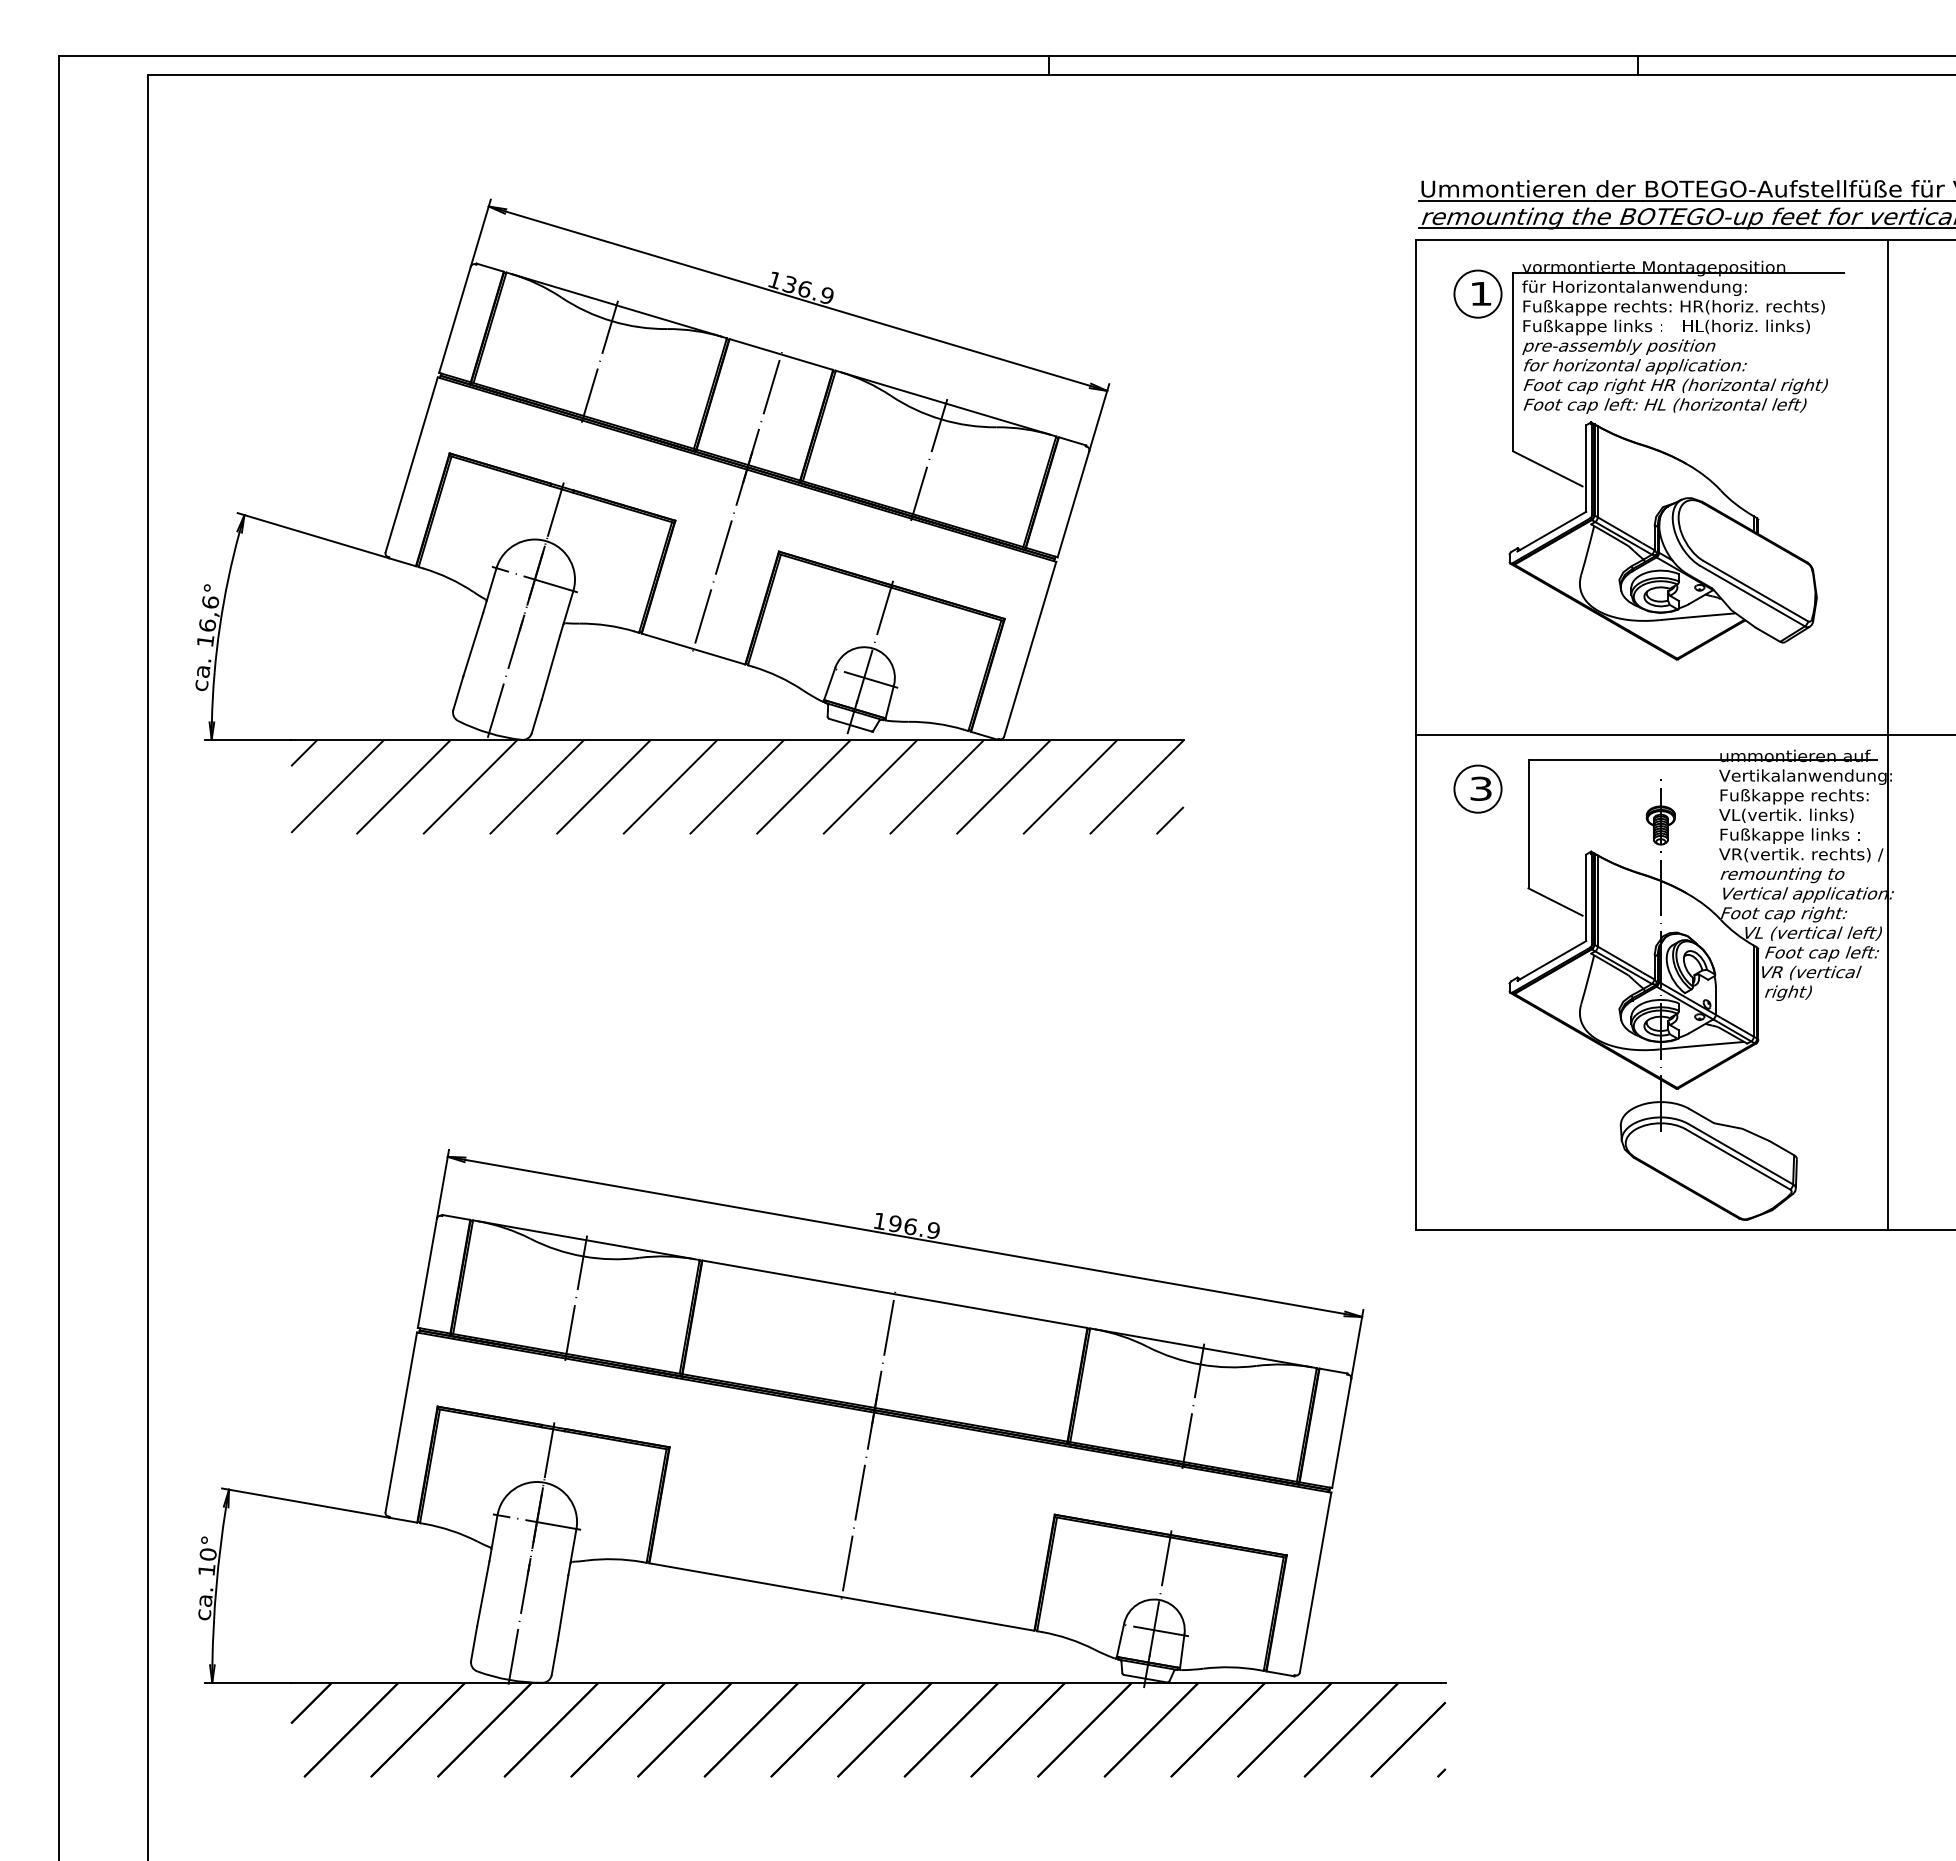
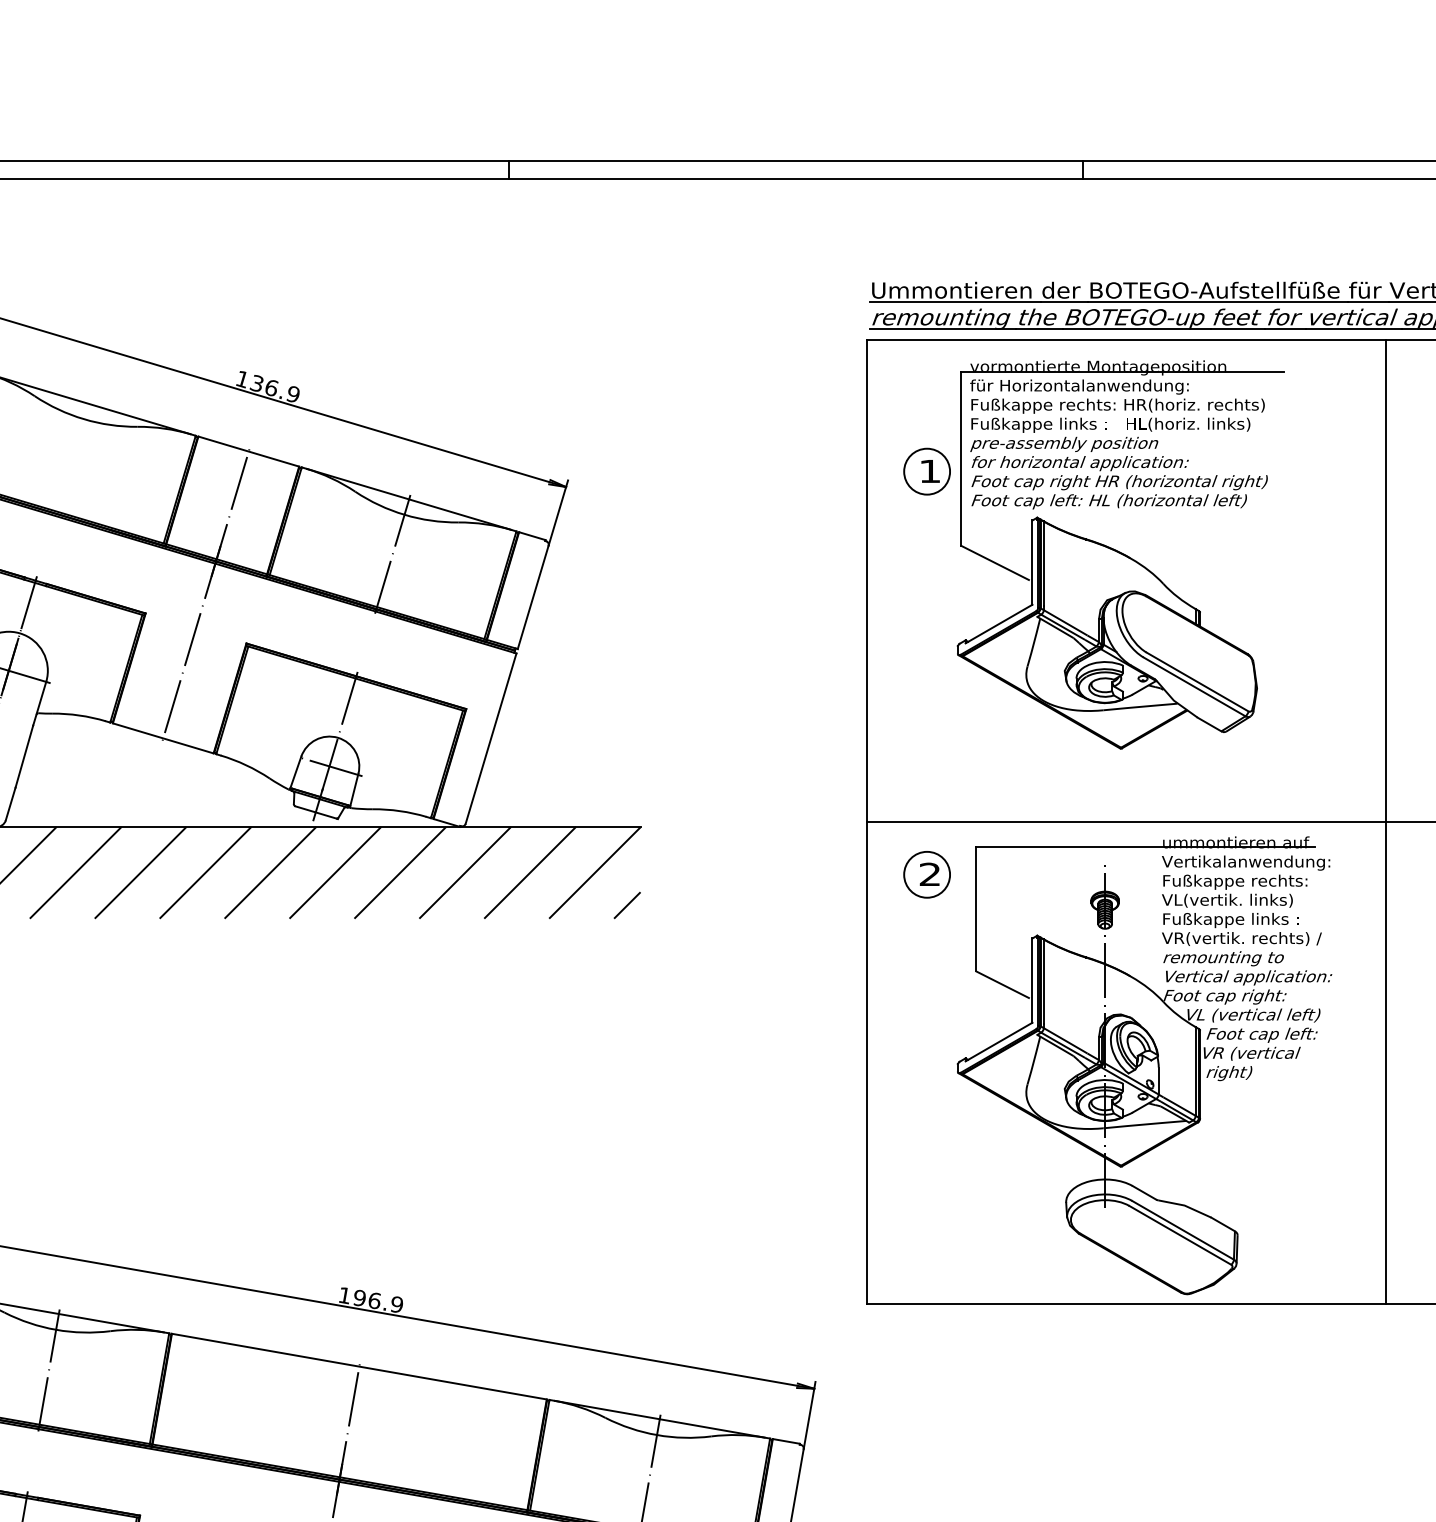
part: (1477, 293) -> (926, 471), moved
line: (599, 361) -> (71, 458), removed
line: (1887, 735) -> (1385, 822), moved
text: (1480, 788) -> (929, 874), 3 -> 2

